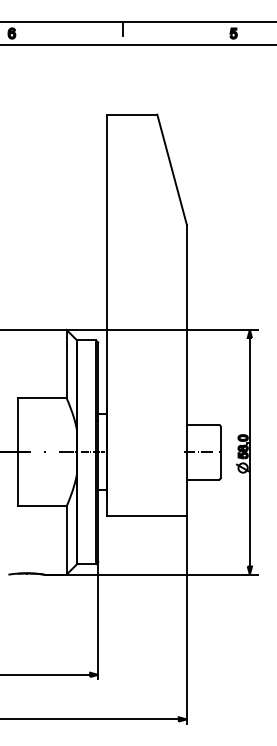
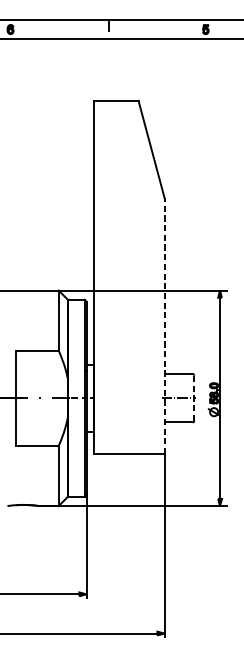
line: (186, 369) -> (164, 325), solid -> dashed
line: (220, 452) -> (194, 398), solid -> dashed

